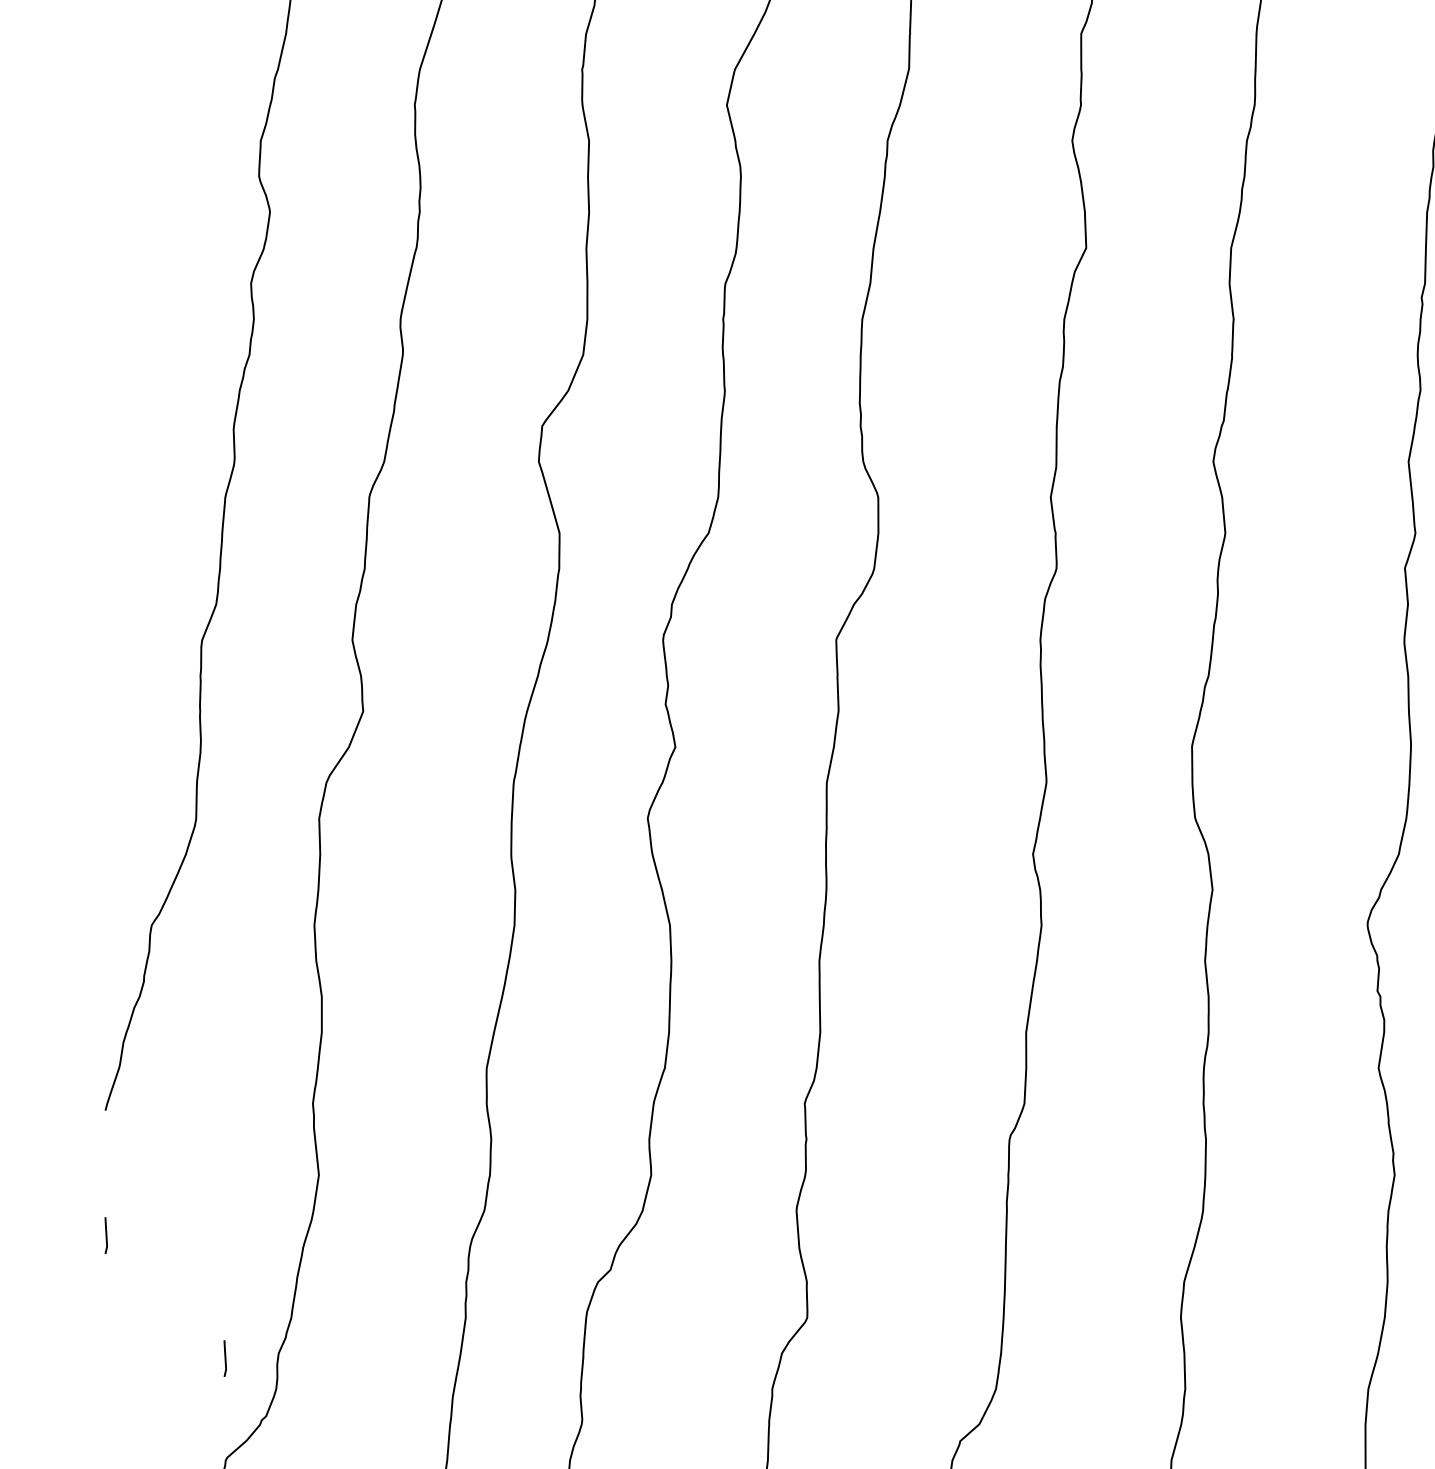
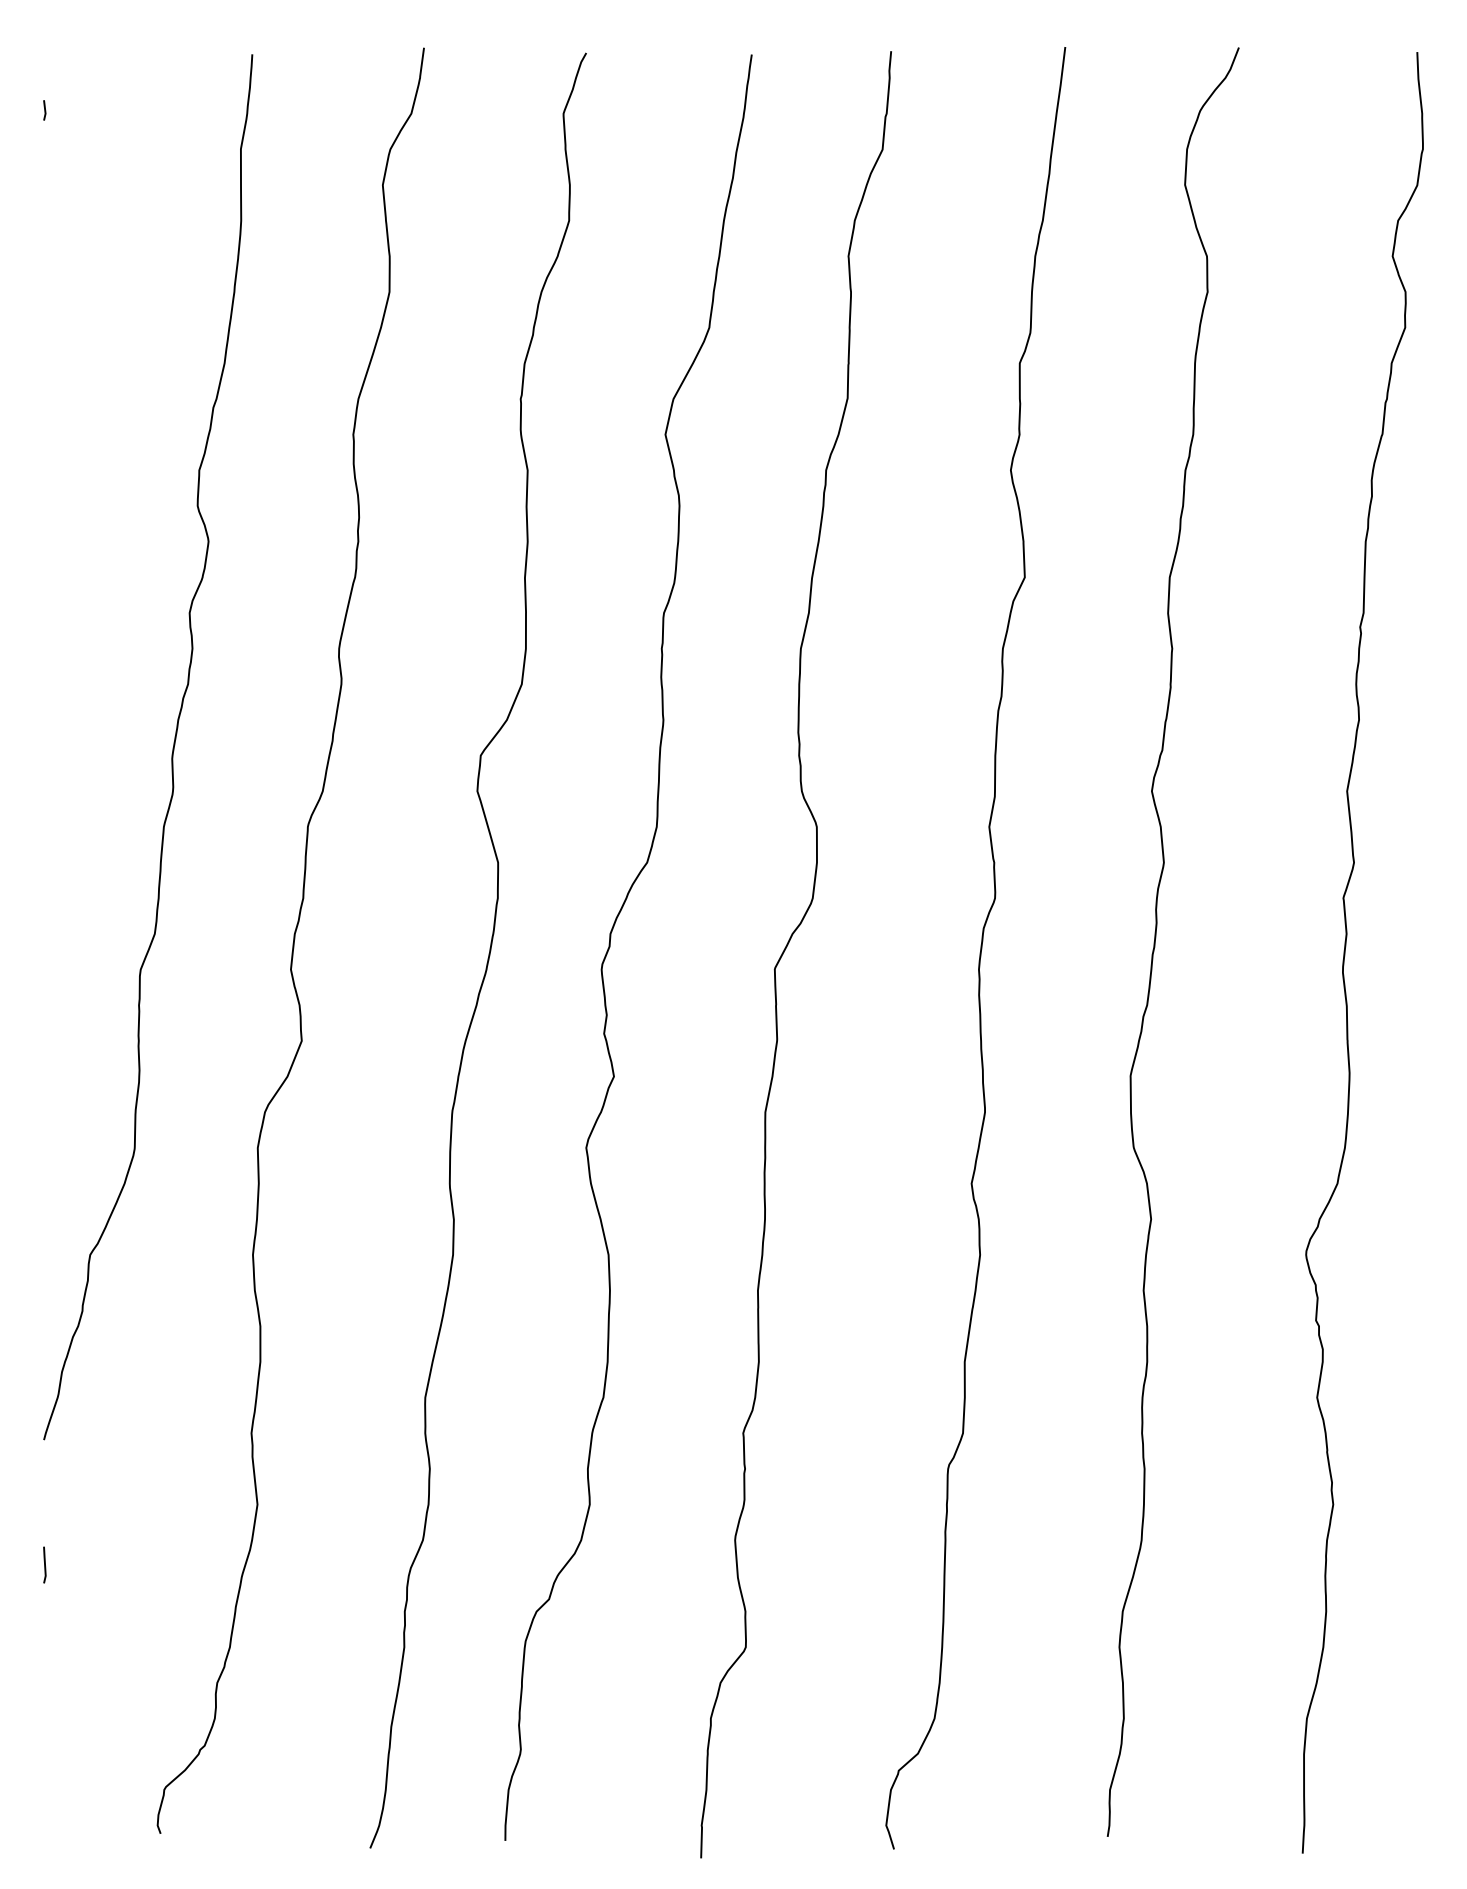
line: (224, 1358) -> (163, 1687), removed

